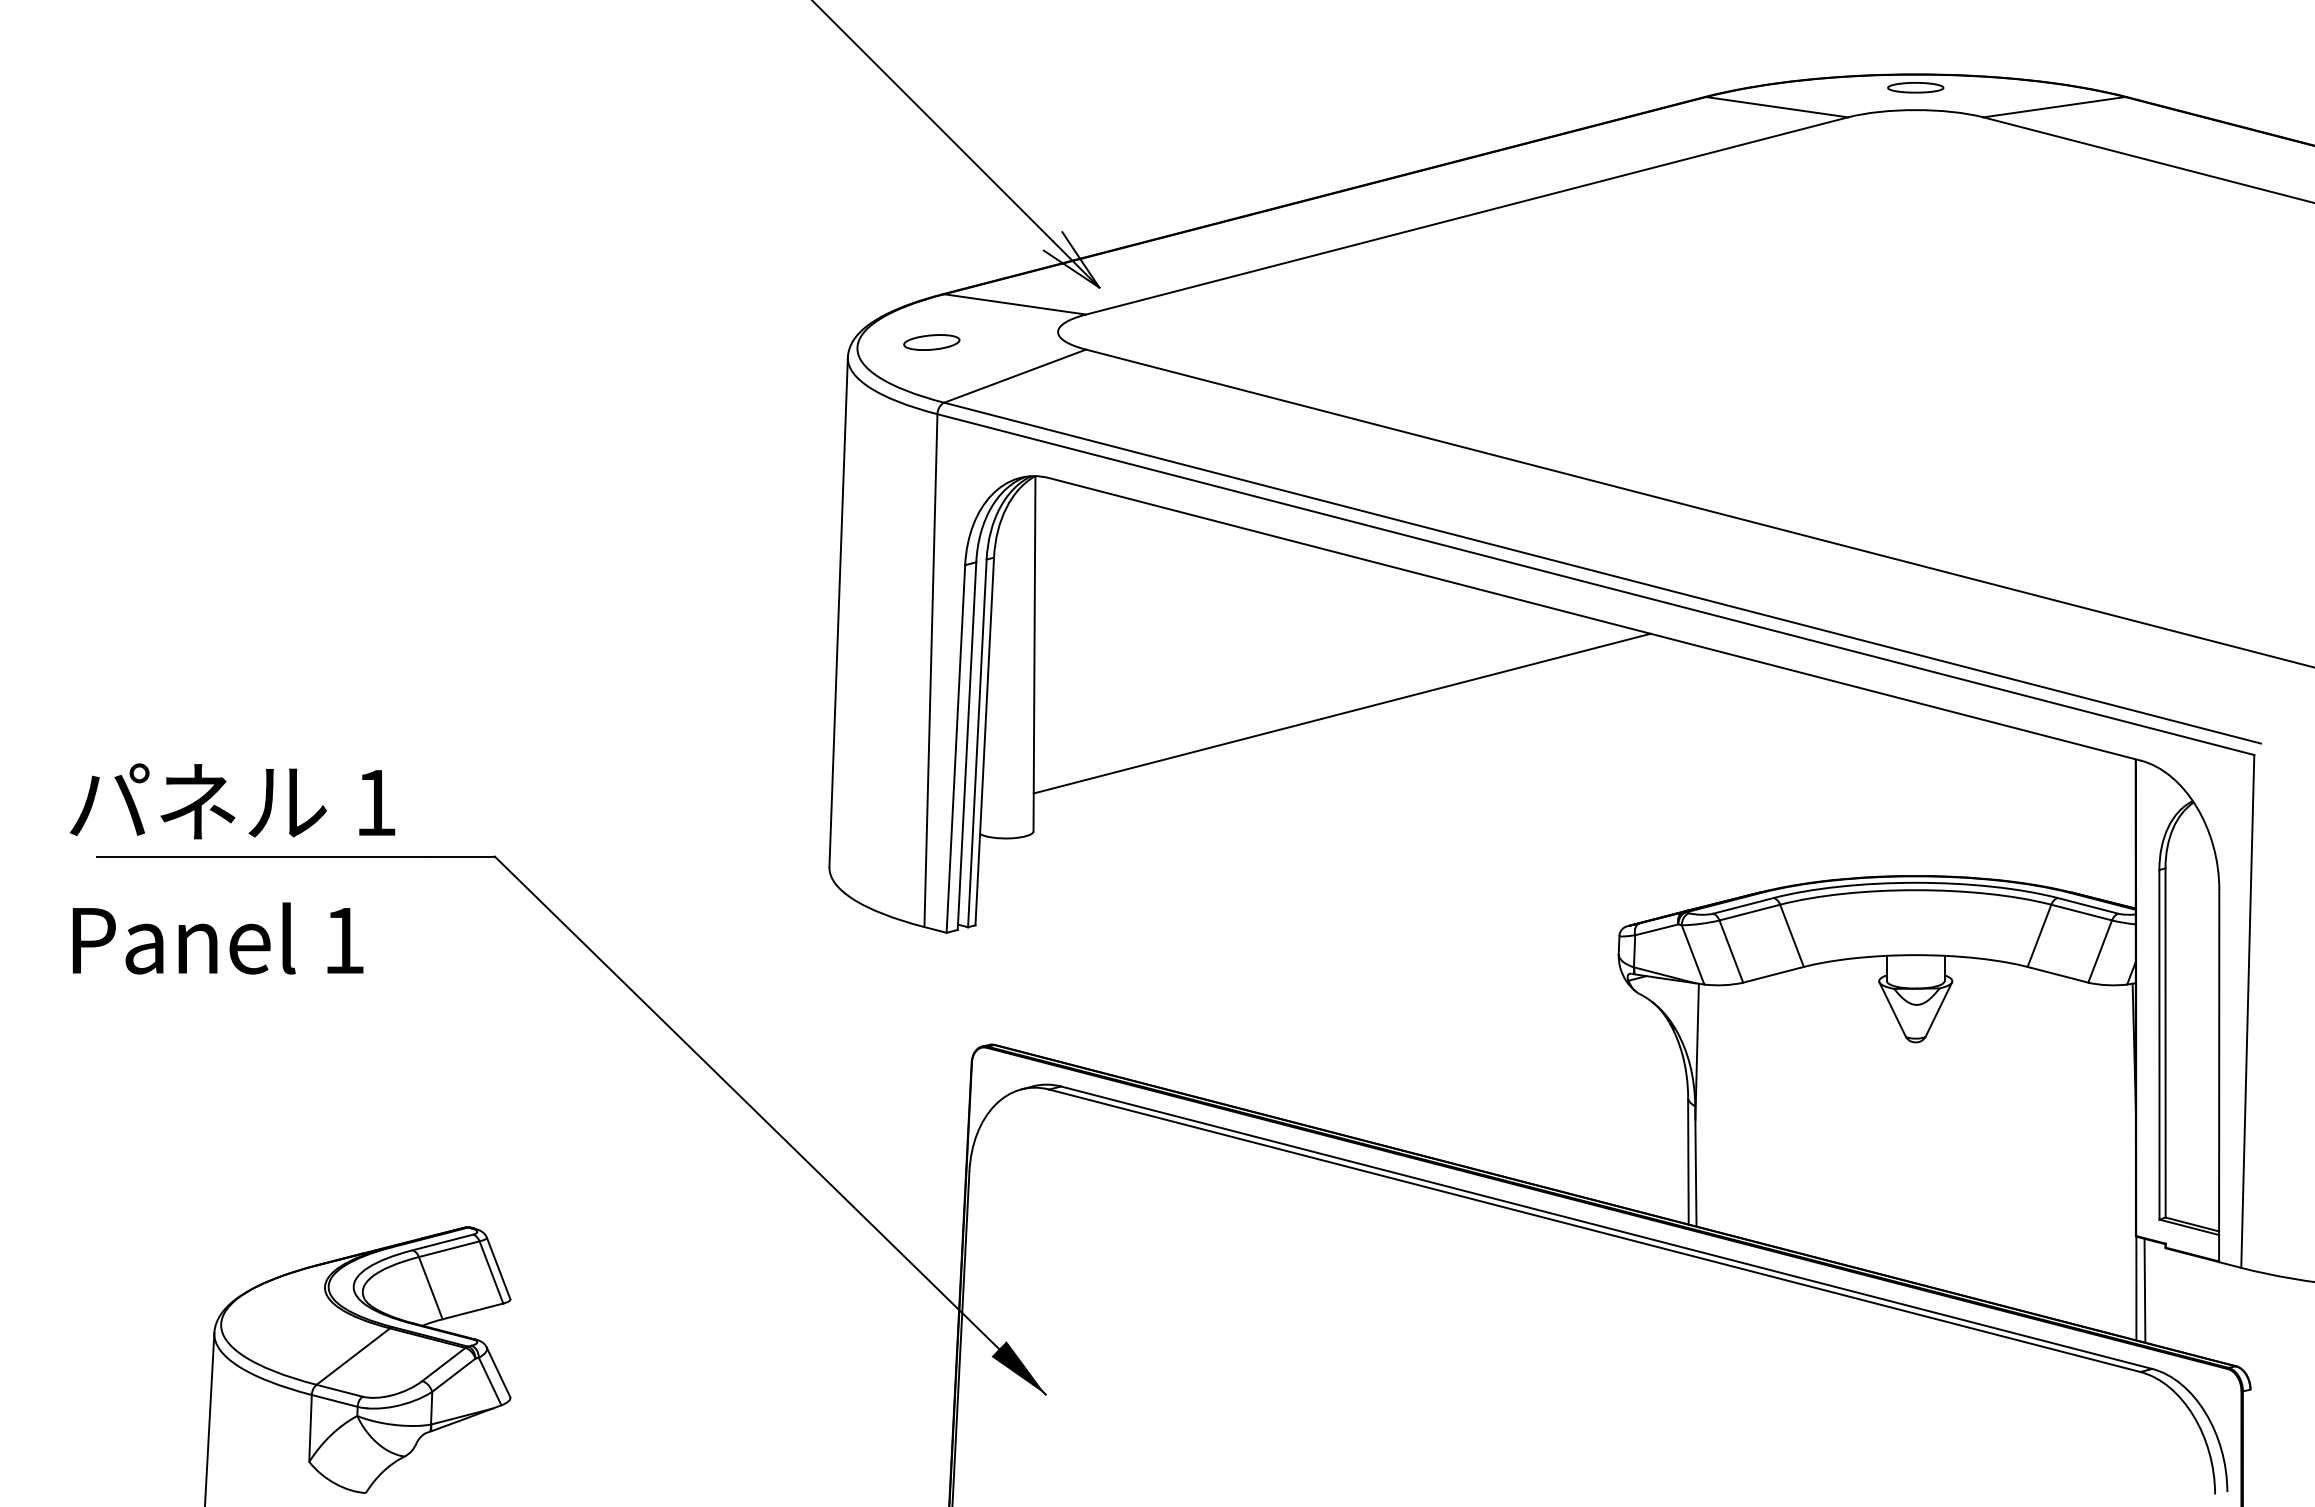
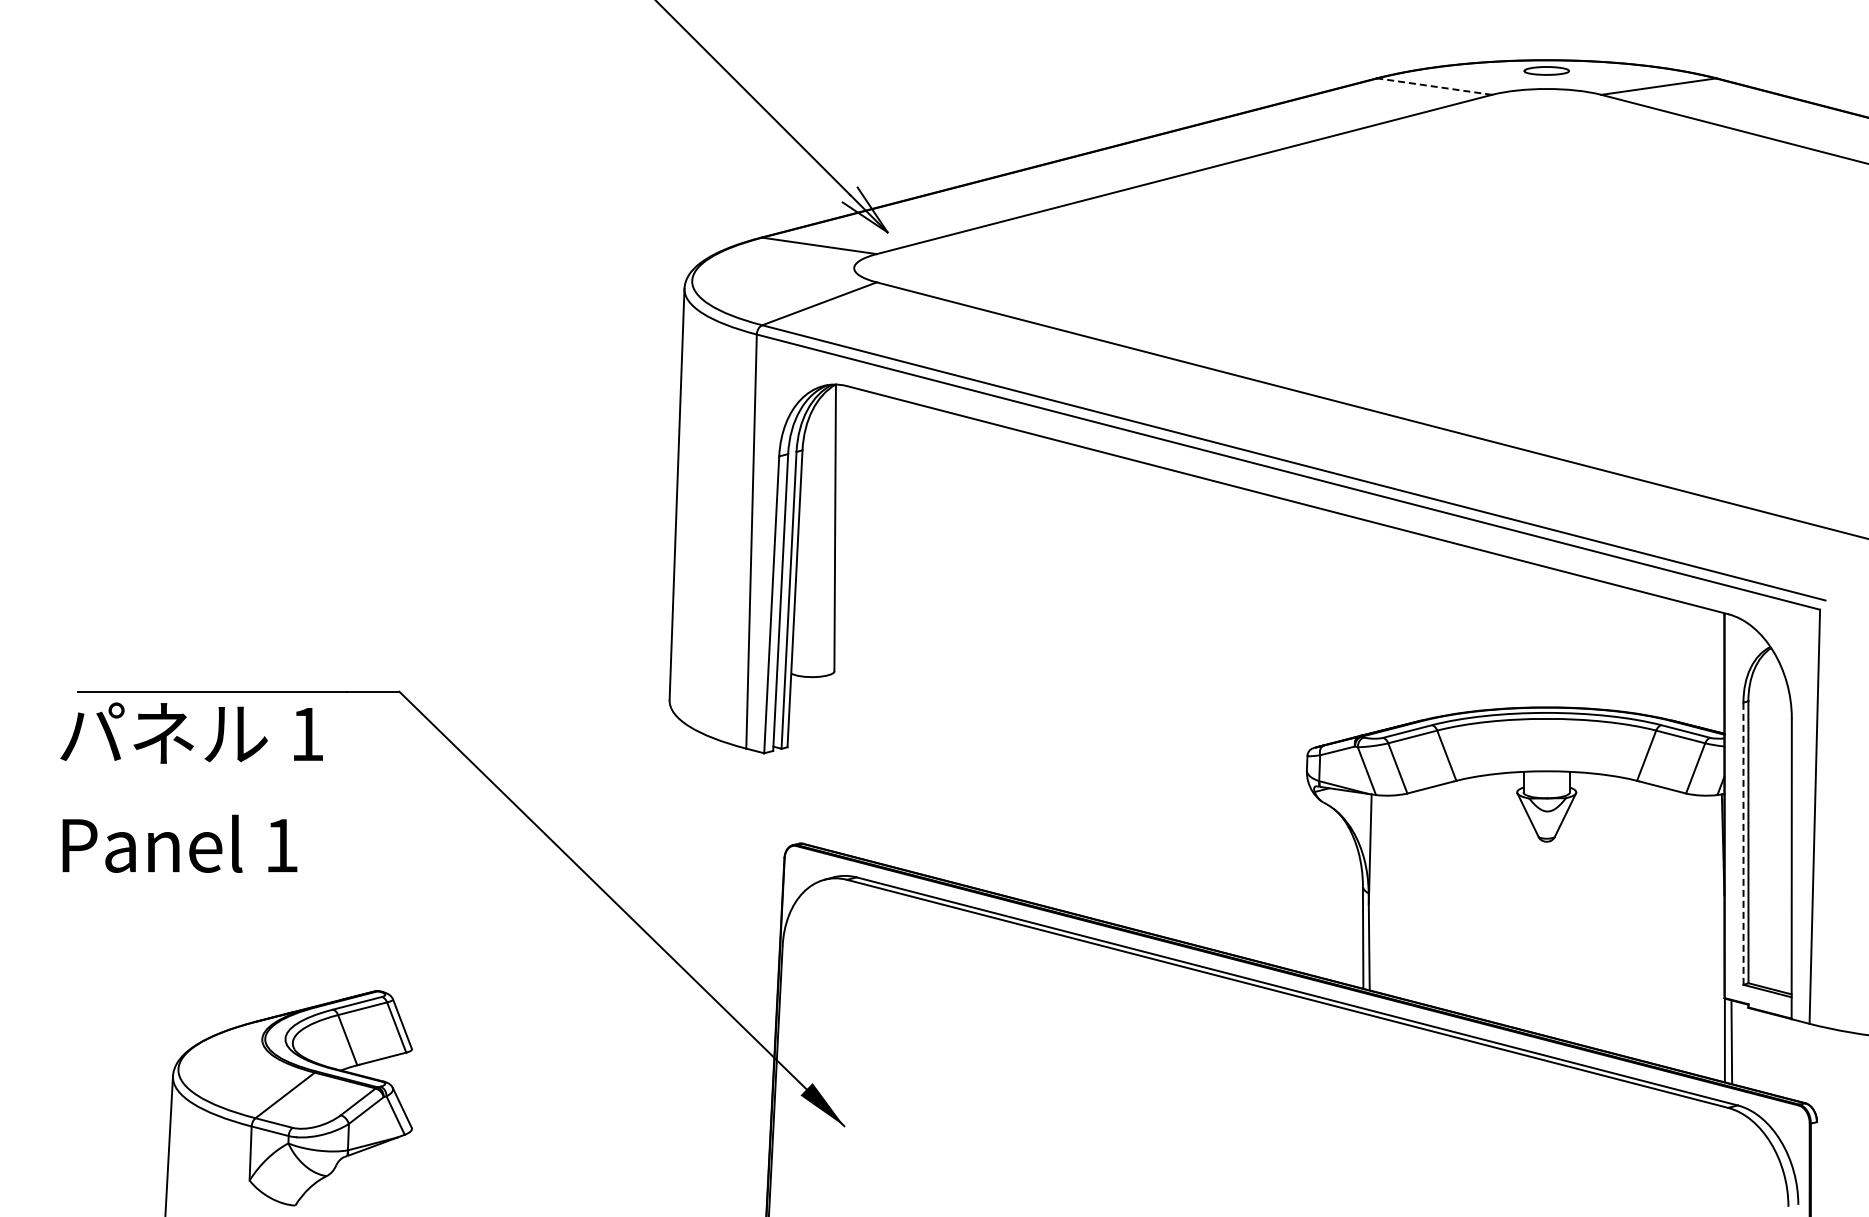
line: (1776, 107) -> (1434, 86), solid -> dashed
part: (932, 342) -> (752, 276), removed
line: (1342, 712) -> (1083, 575), removed
text: (232, 868) -> (191, 787), moved
line: (2159, 1044) -> (1743, 843), solid -> dashed

